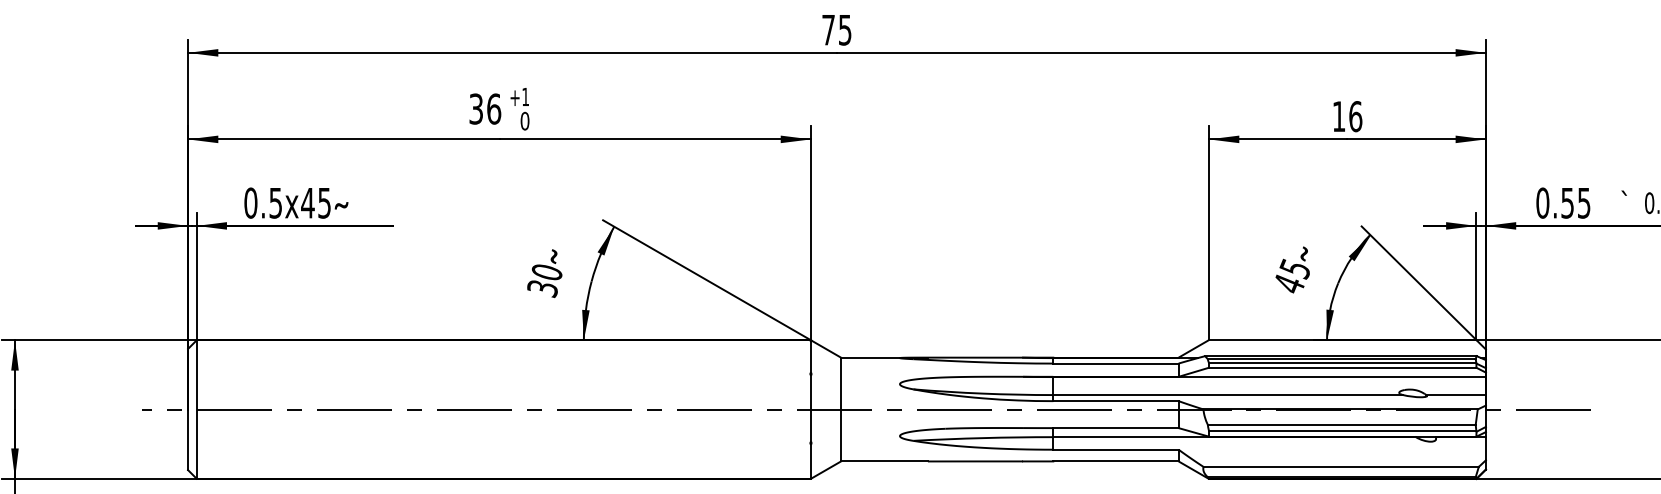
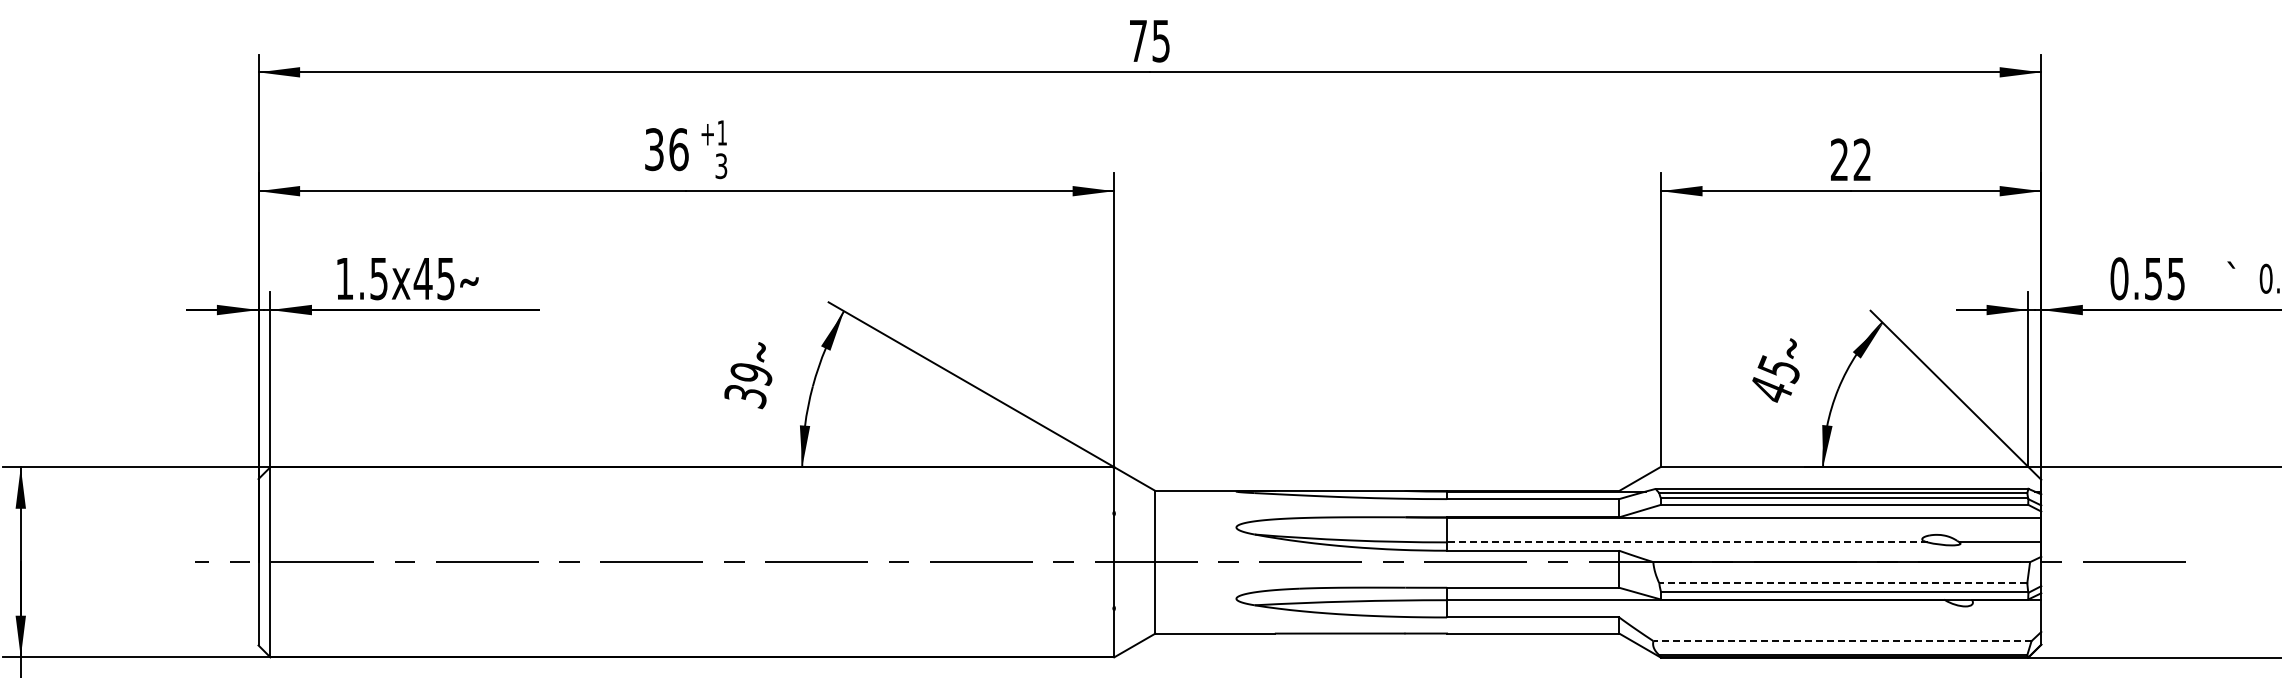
text: (1347, 116) -> (1850, 159), 16 -> 22
text: (525, 121) -> (721, 166), 0 -> 3
text: (250, 202) -> (344, 278), 0.5x45 -> 1.5x45
text: (546, 272) -> (751, 374), 30 -> 39
line: (1227, 395) -> (1686, 542), solid -> dashed
line: (1341, 424) -> (1843, 583), solid -> dashed
line: (1341, 467) -> (1842, 641), solid -> dashed

